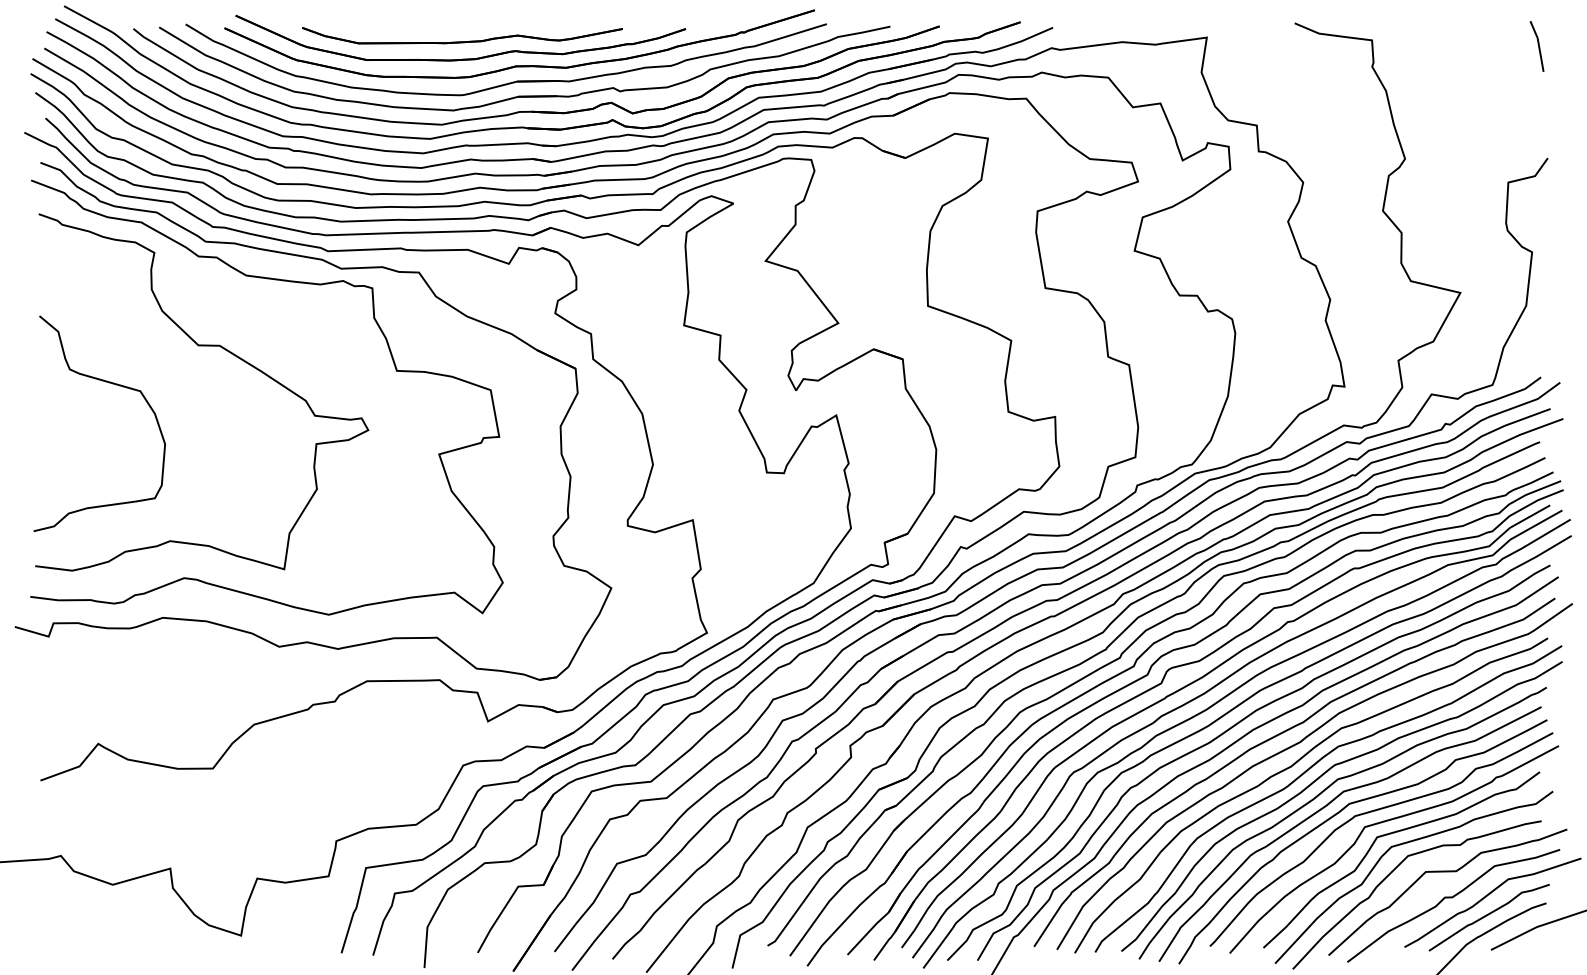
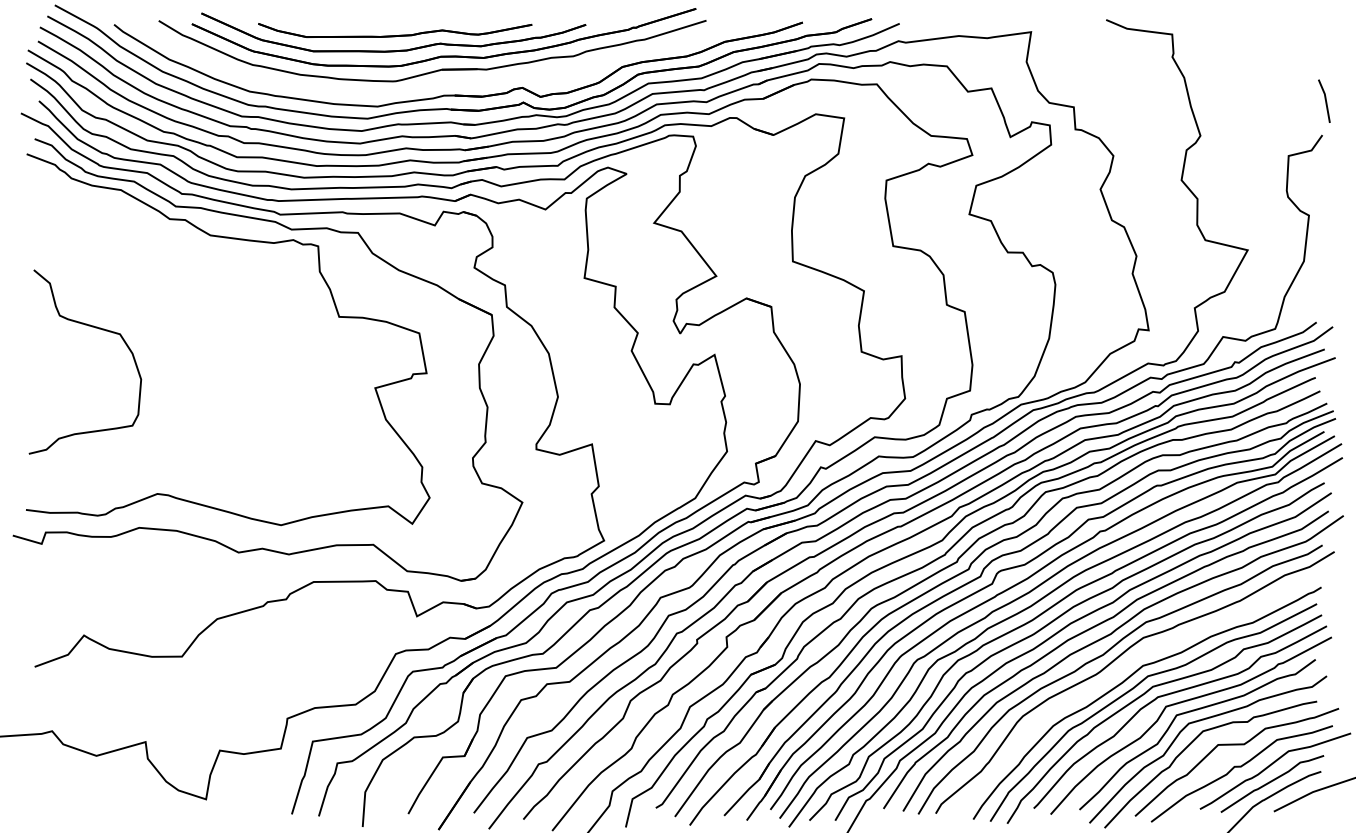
line: (1538, 46) -> (1325, 101), moved
part: (524, 95) -> (448, 81), removed
curve: (202, 346) -> (173, 296), removed
curve: (1316, 781) -> (1124, 667), removed

